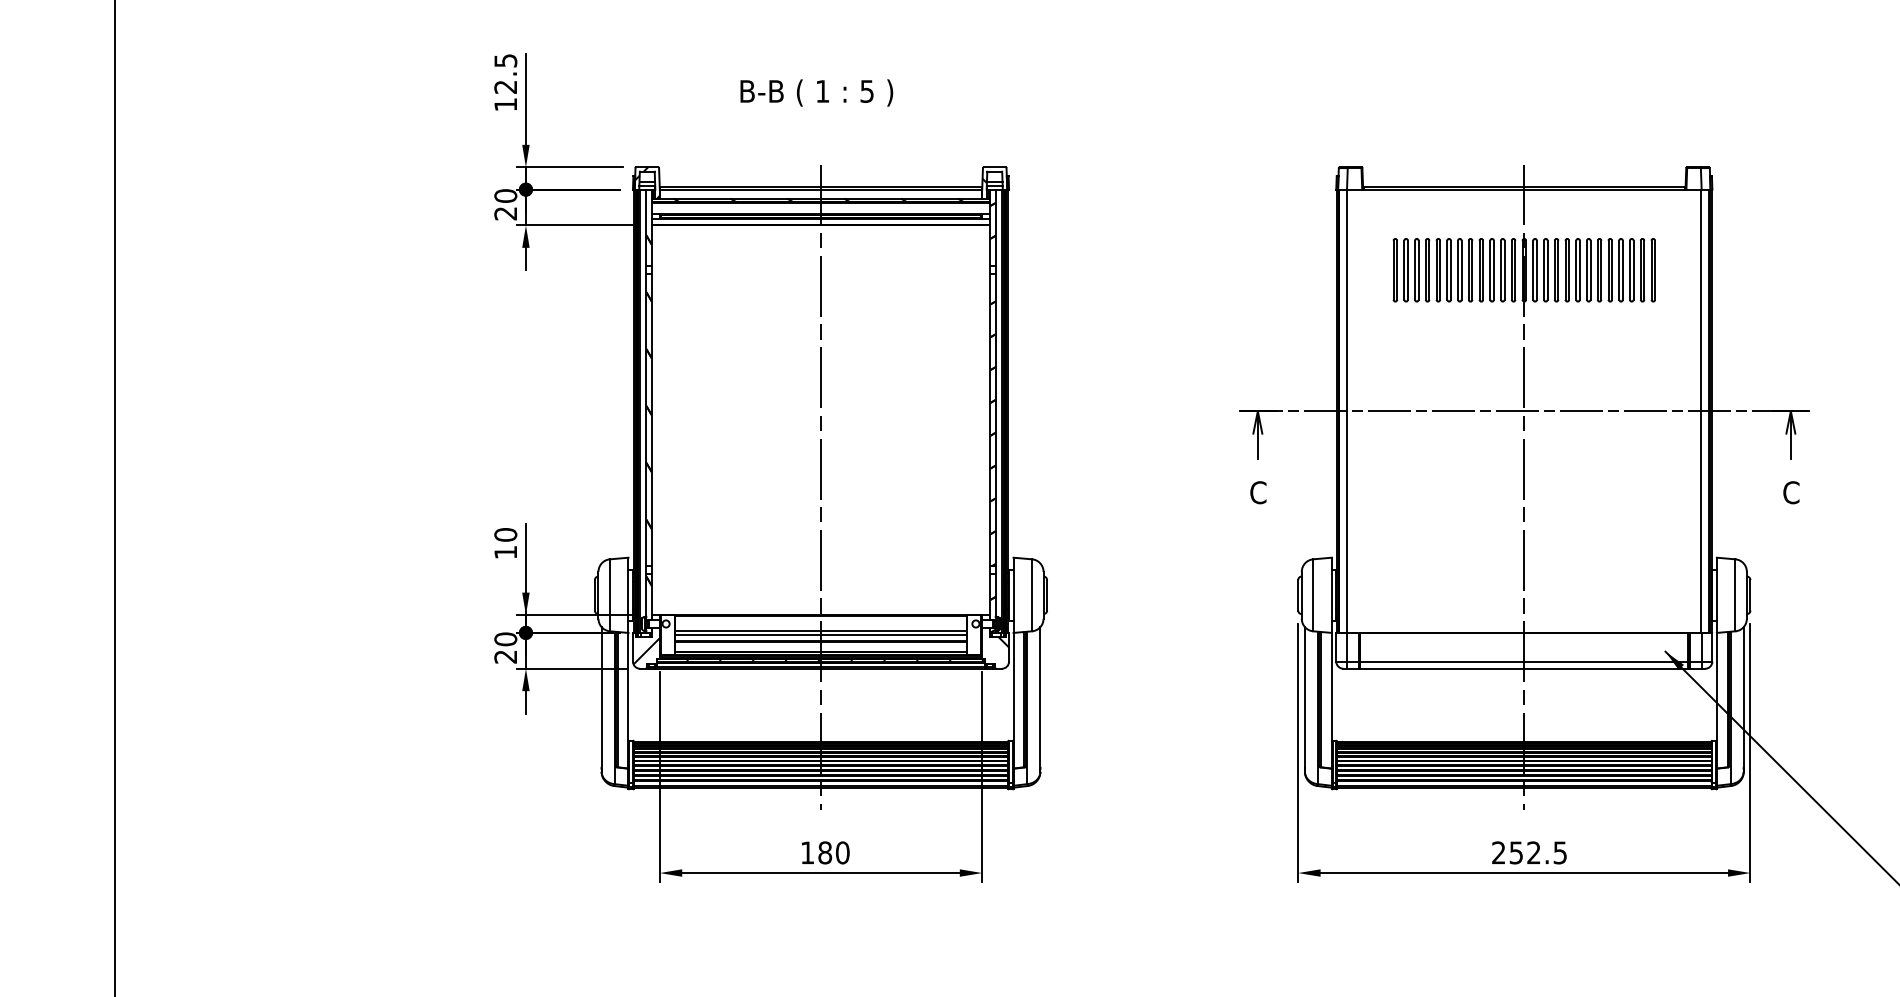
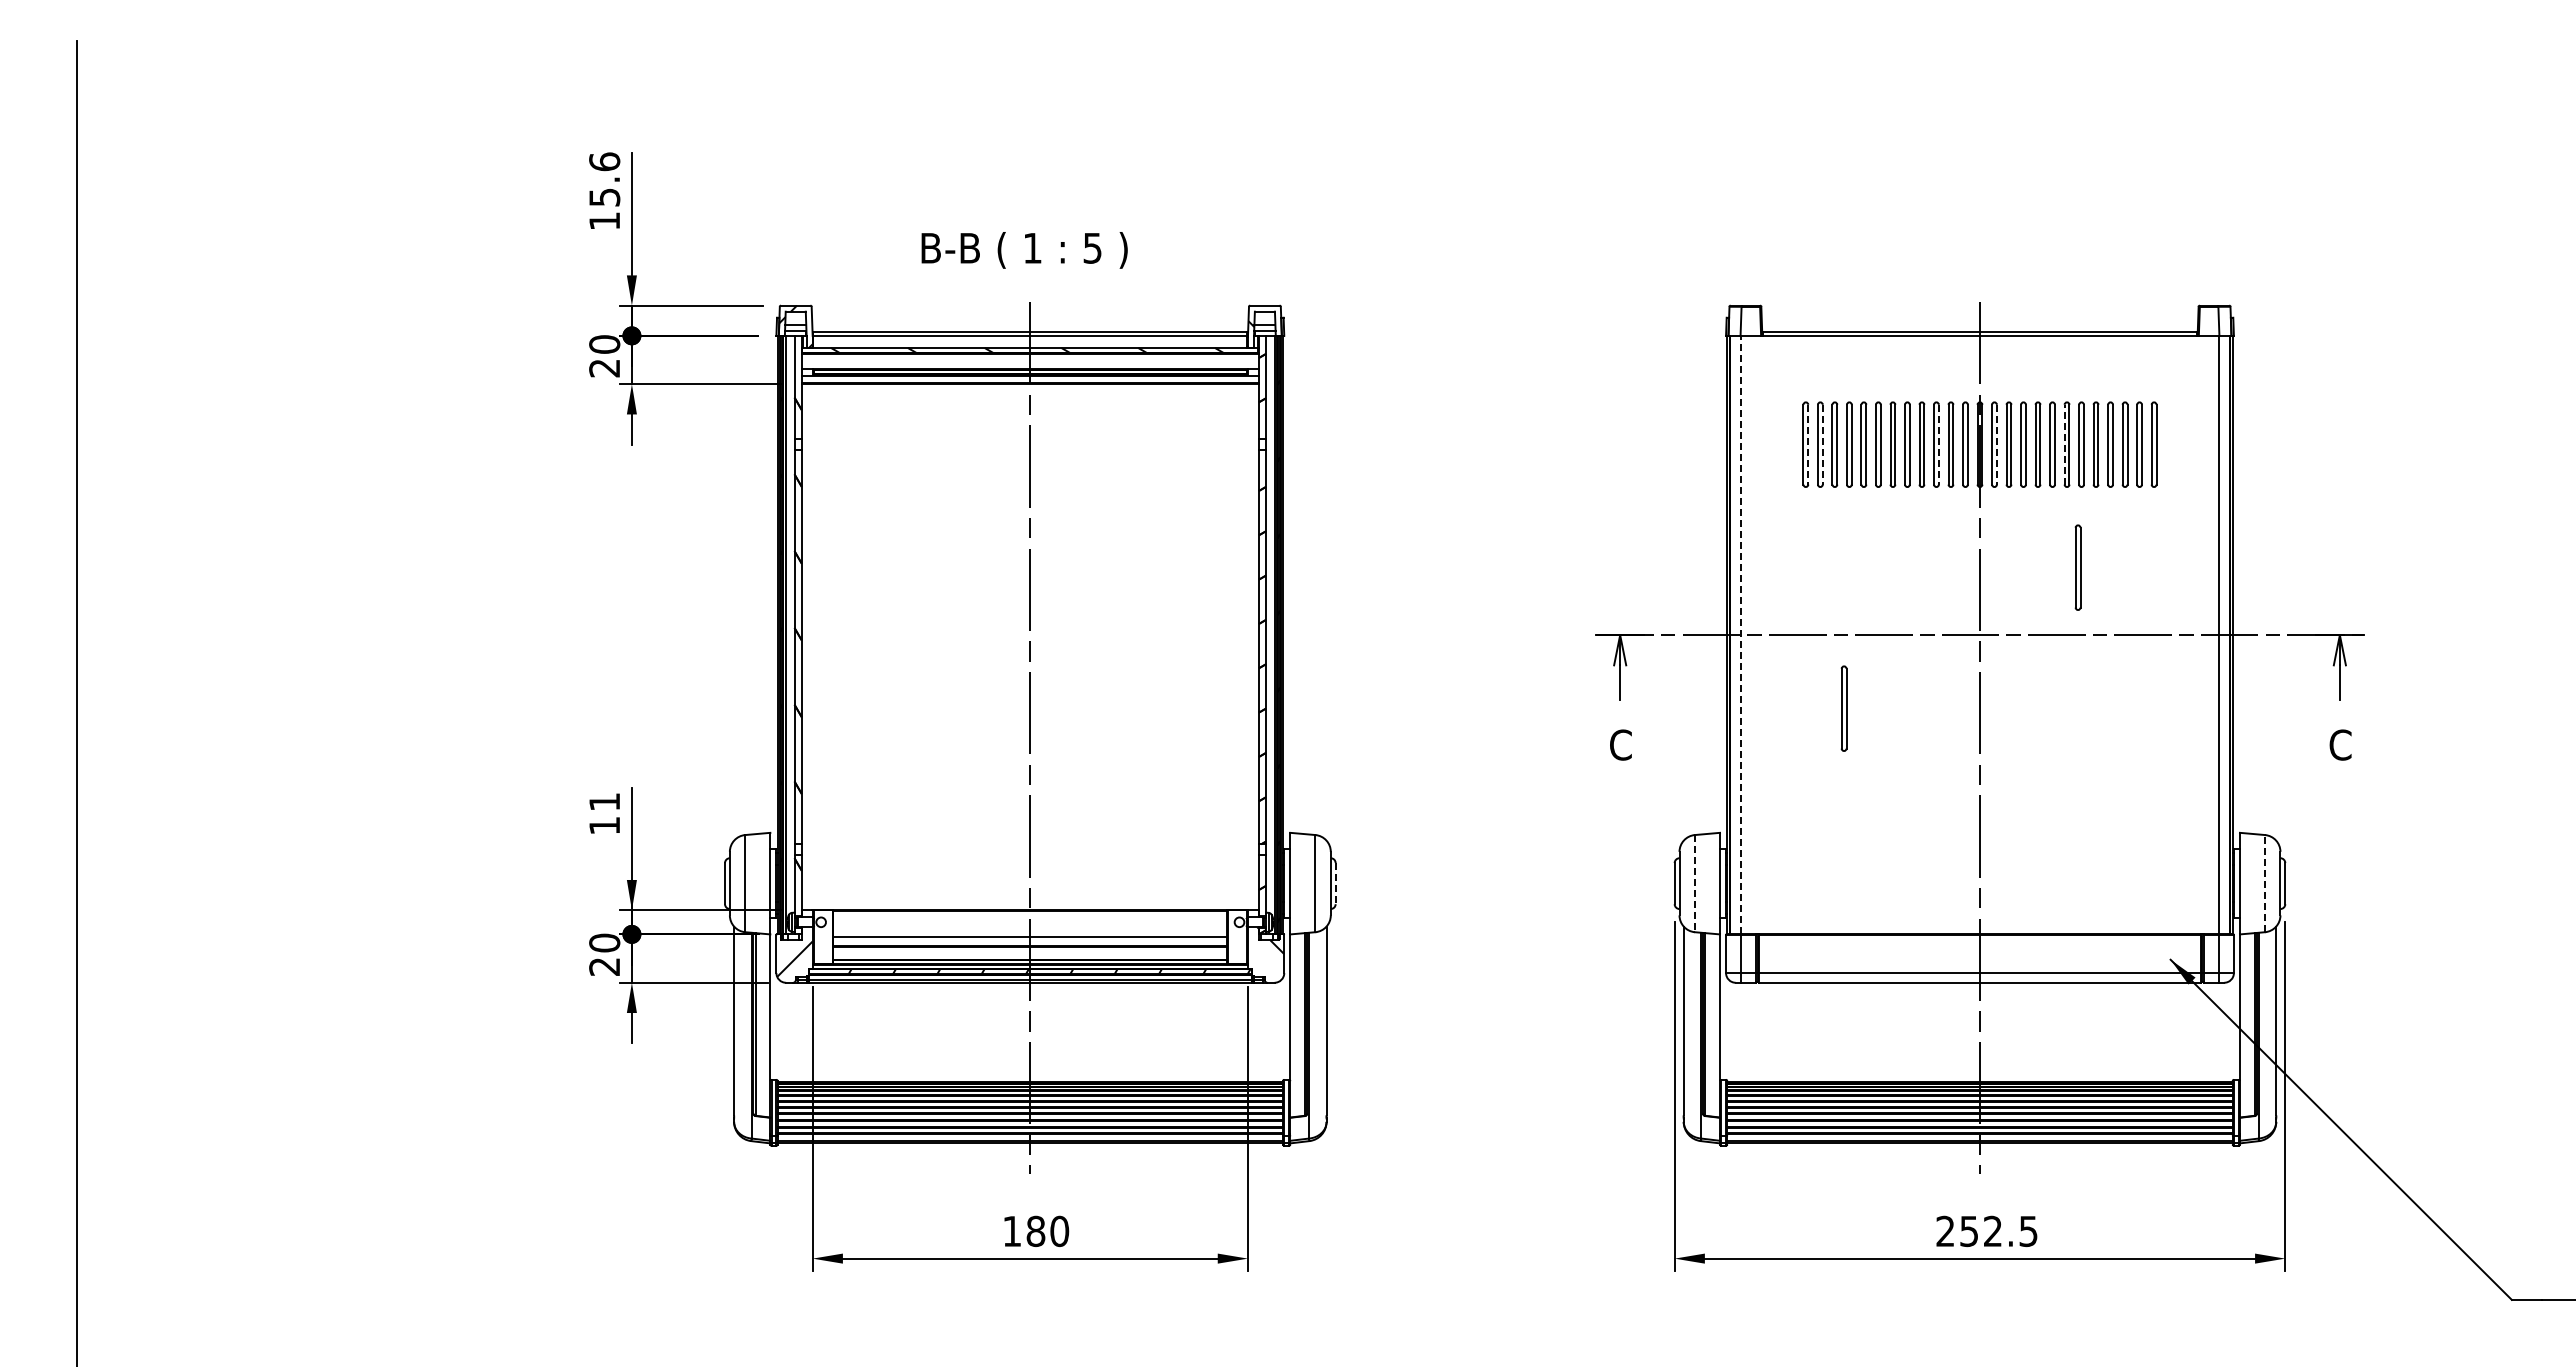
text: (505, 73) -> (604, 179), 12.5 -> 15.6
text: (816, 93) -> (1024, 250), moved
line: (1397, 270) -> (1808, 444), solid -> dashed
line: (1407, 270) -> (1822, 444), solid -> dashed
line: (1493, 270) -> (1938, 444), solid -> dashed
line: (1536, 270) -> (1996, 444), solid -> dashed
line: (1586, 270) -> (2064, 444), solid -> dashed
part: (1596, 361) -> (2077, 567), added
line: (1347, 410) -> (1741, 634), solid -> dashed
part: (1423, 465) -> (1843, 708), added
text: (505, 534) -> (604, 801), 10 -> 11
line: (1047, 595) -> (1335, 883), solid -> dashed
line: (1312, 595) -> (1694, 883), solid -> dashed
line: (1735, 595) -> (2265, 883), solid -> dashed
line: (821, 631) -> (1030, 932), removed

